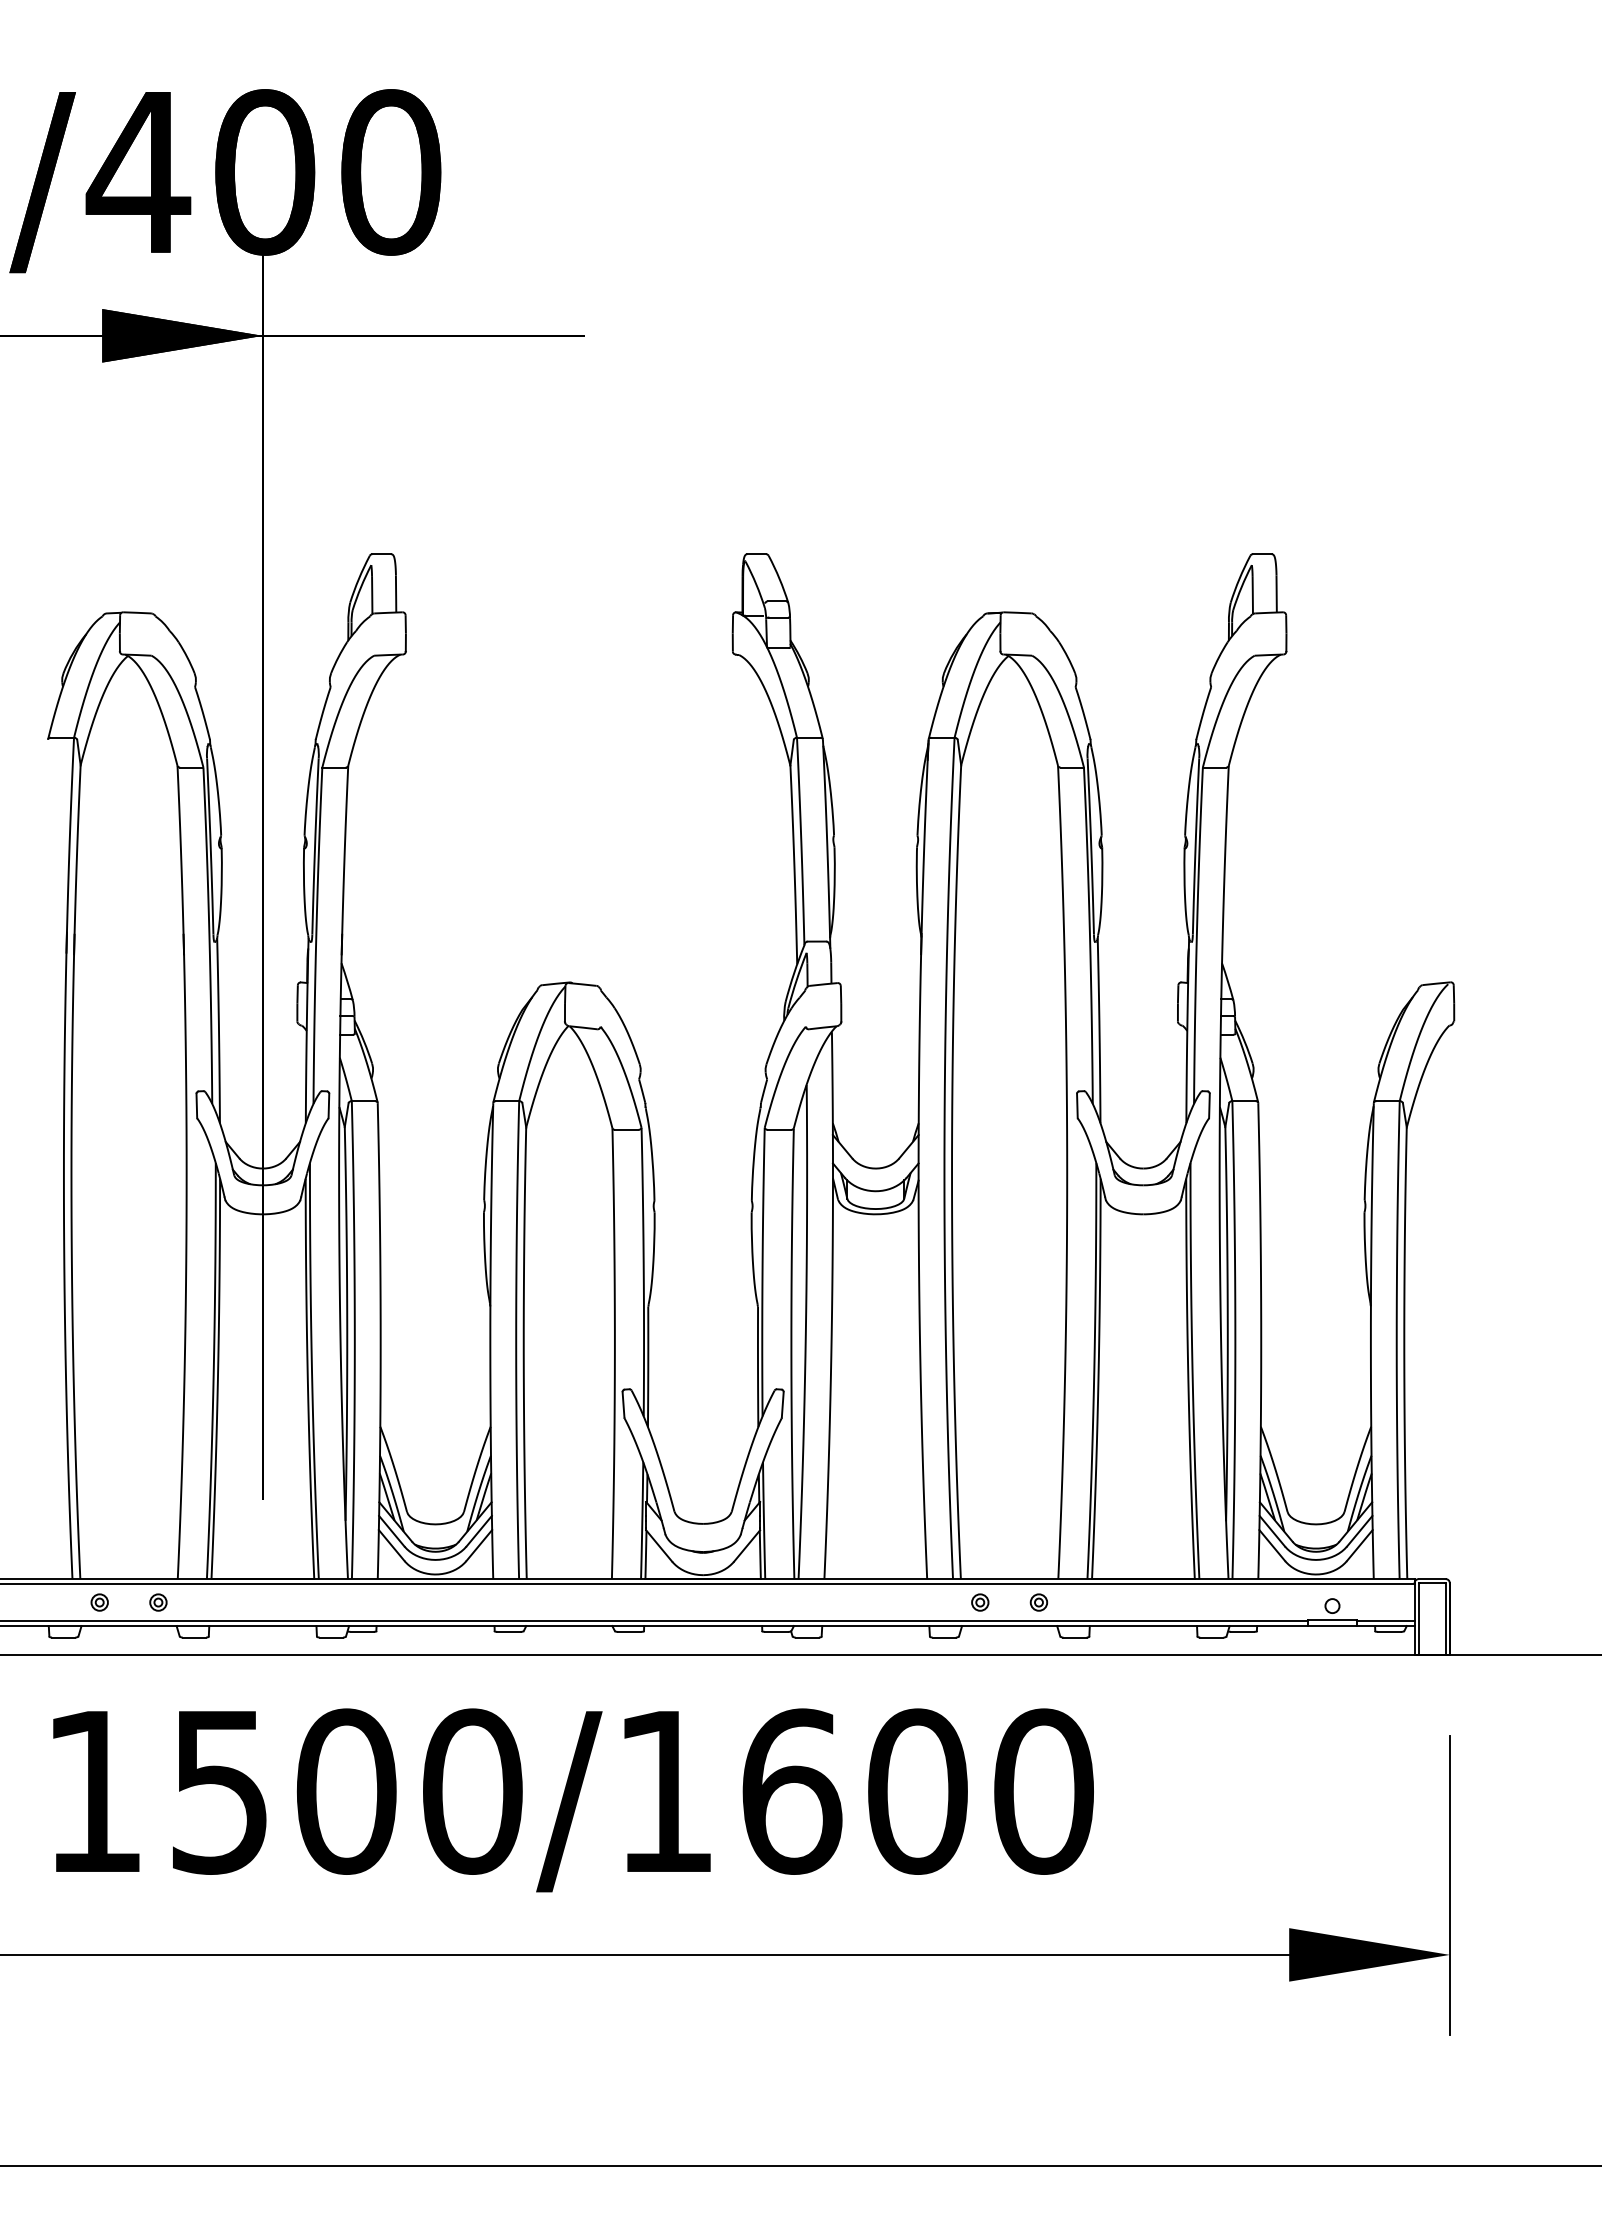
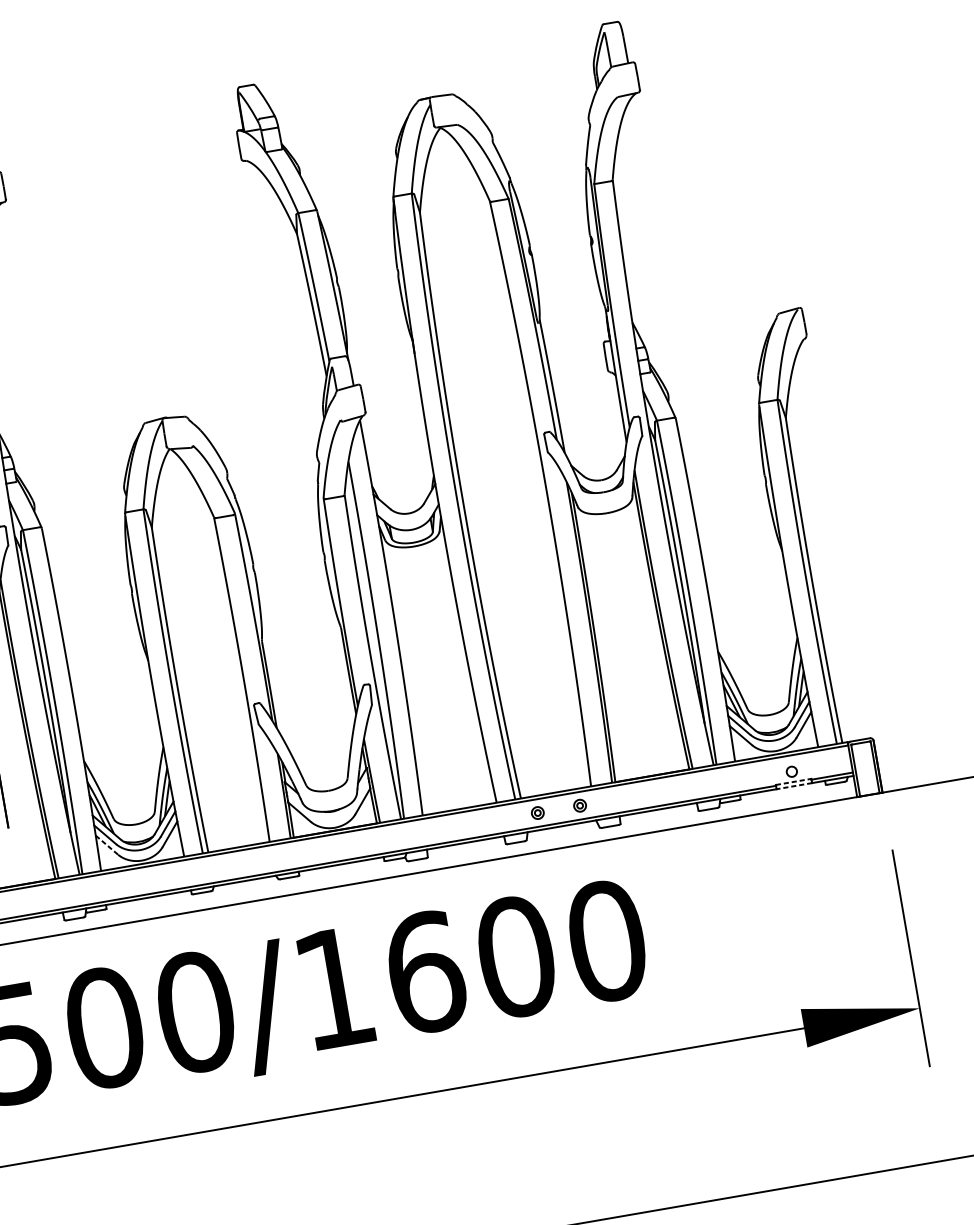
line: (392, 1545) -> (107, 845), solid -> dashed
line: (1332, 1620) -> (793, 782), solid -> dashed
line: (1332, 1626) -> (794, 786), solid -> dashed

